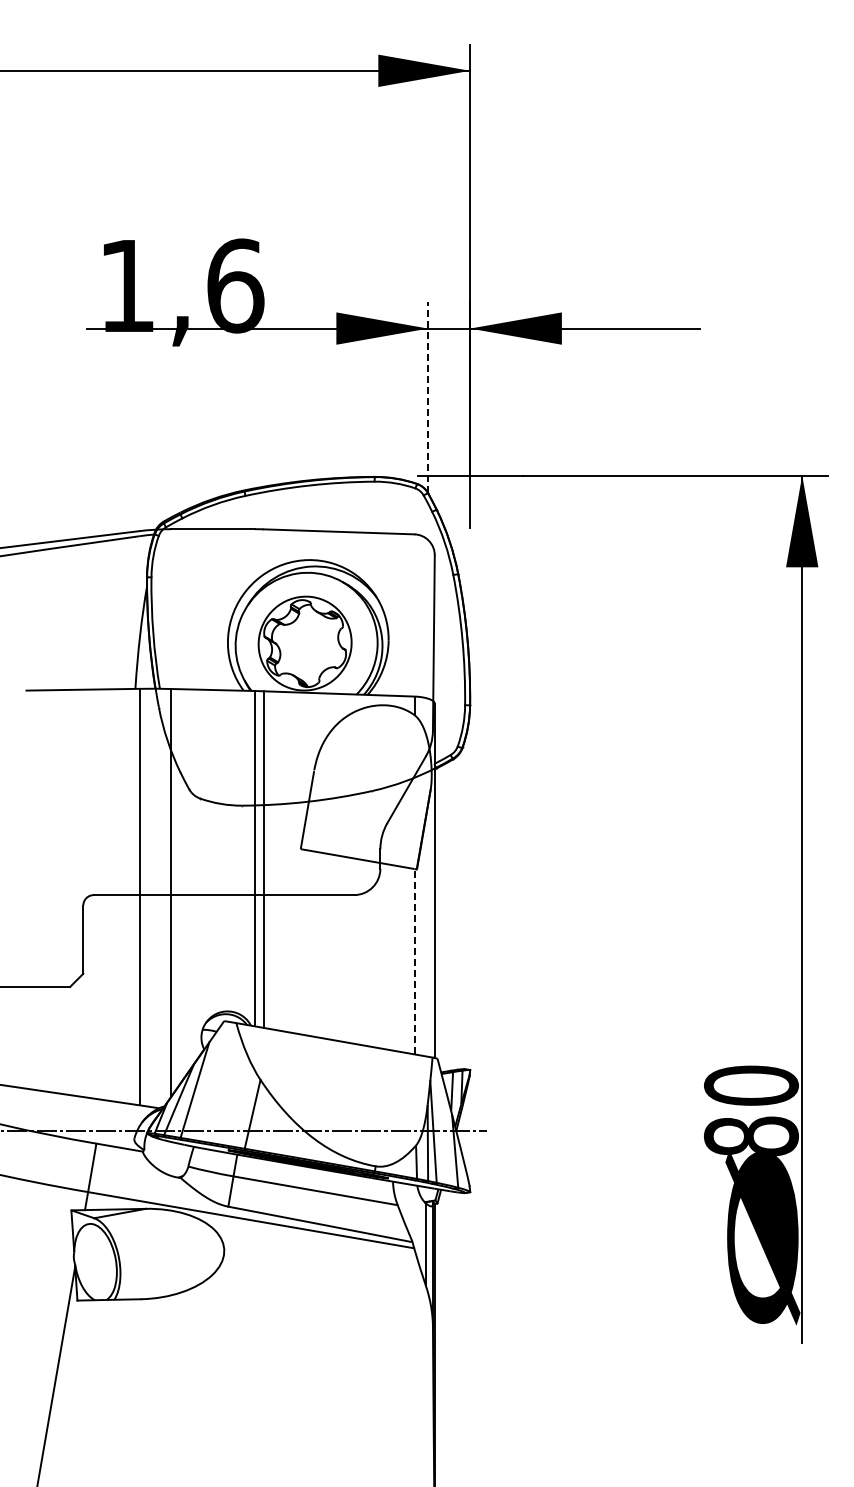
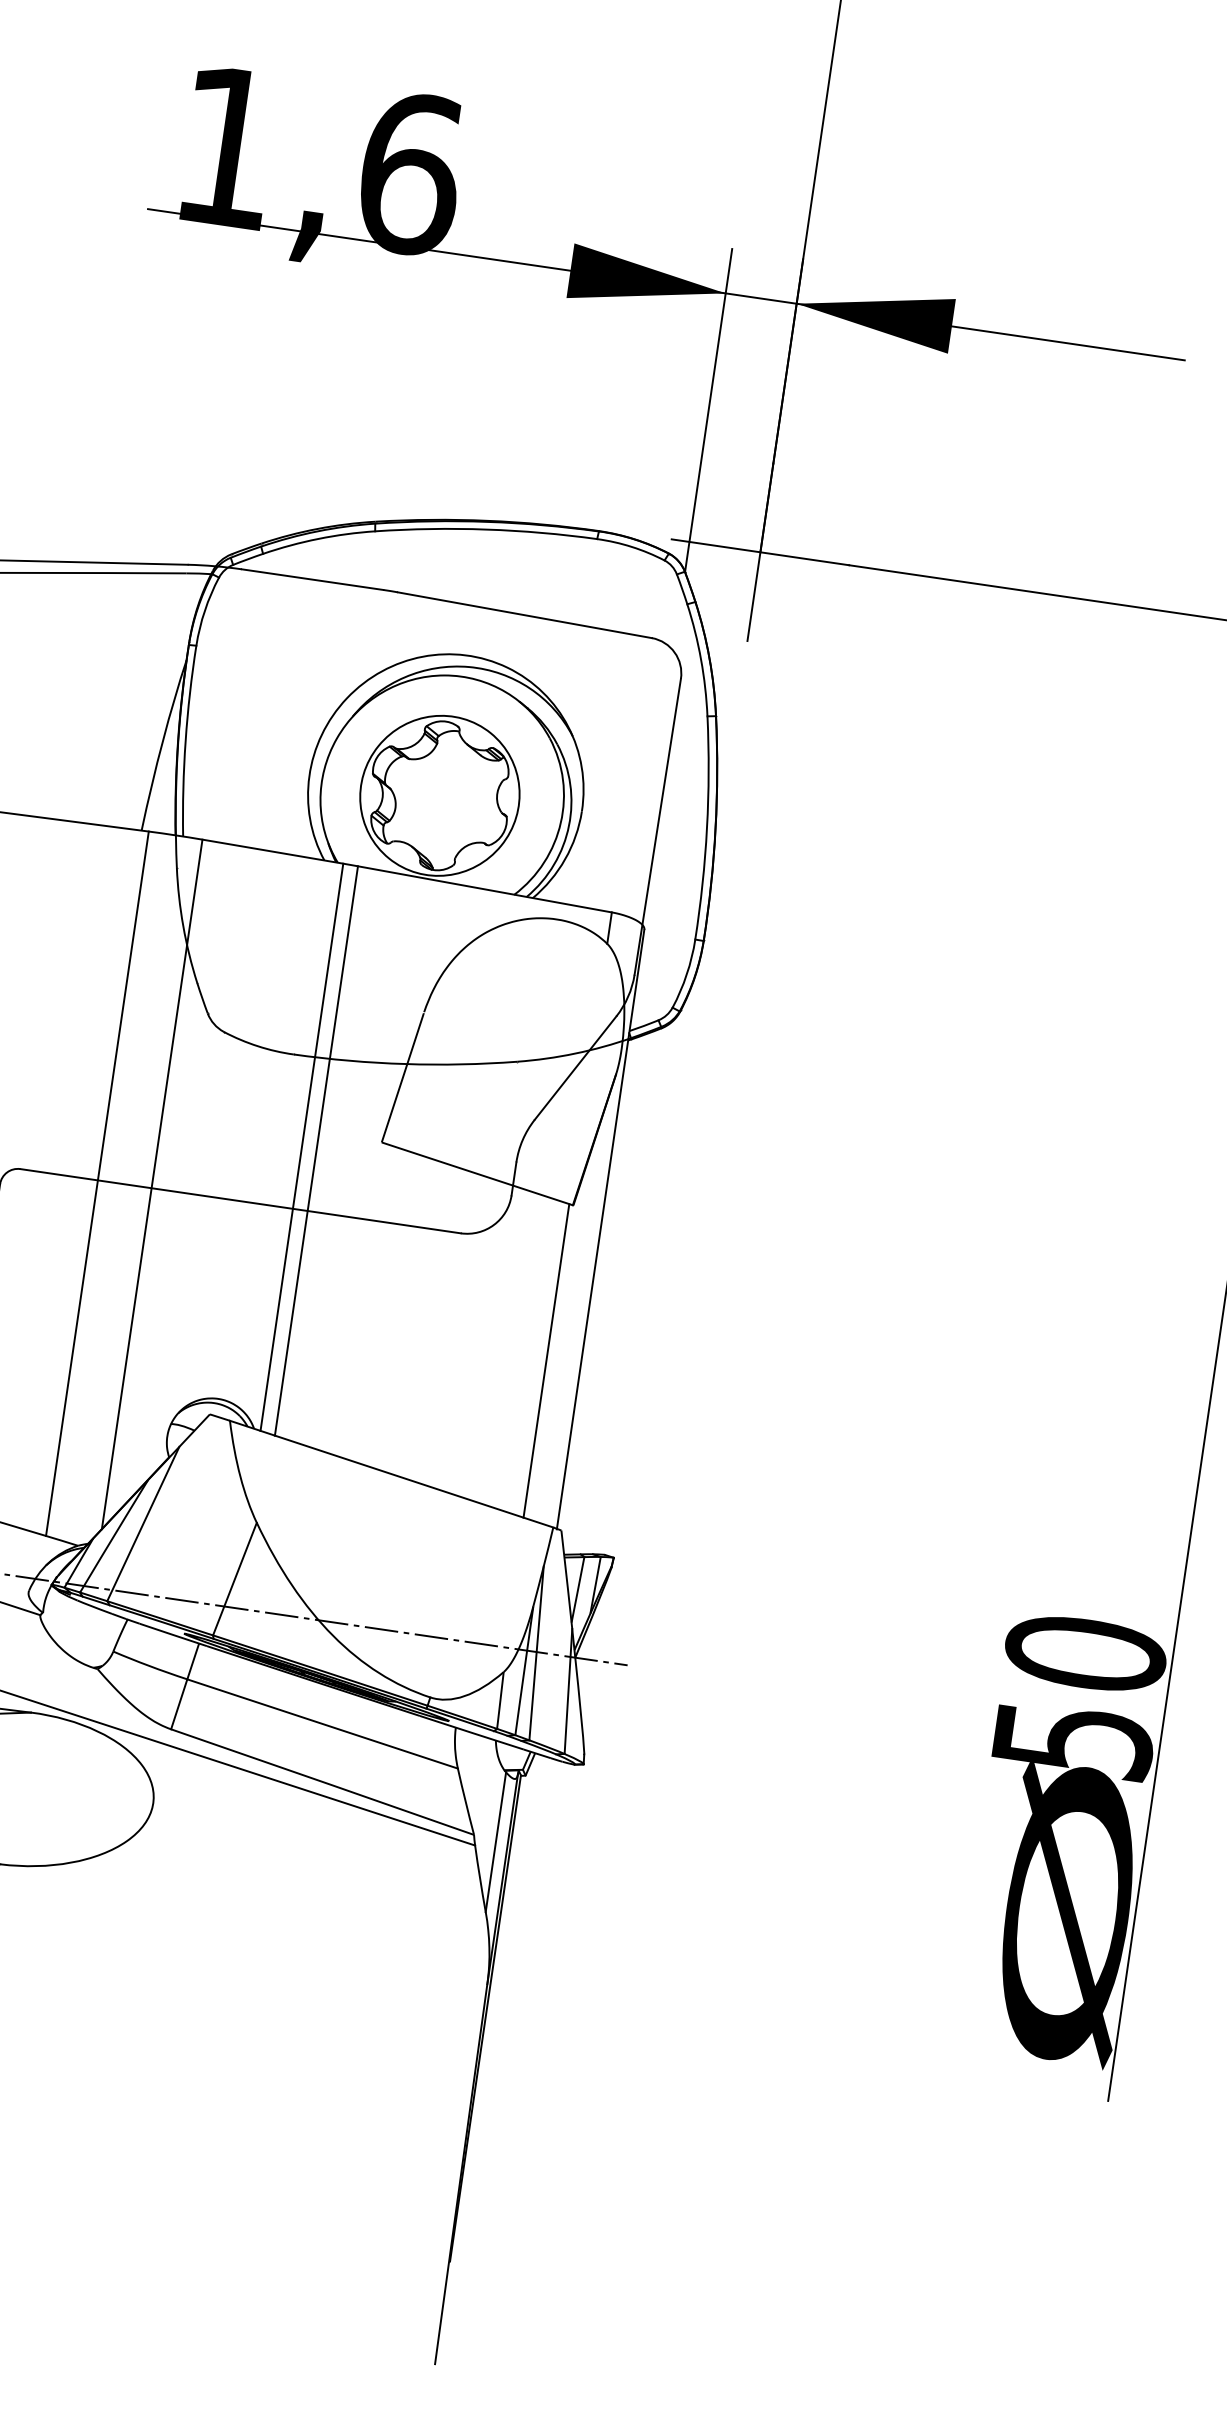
line: (428, 397) -> (709, 410), dashed -> solid
line: (414, 961) -> (546, 1360), dashed -> solid
text: (750, 1135) -> (1071, 1737), 80 -> 50

